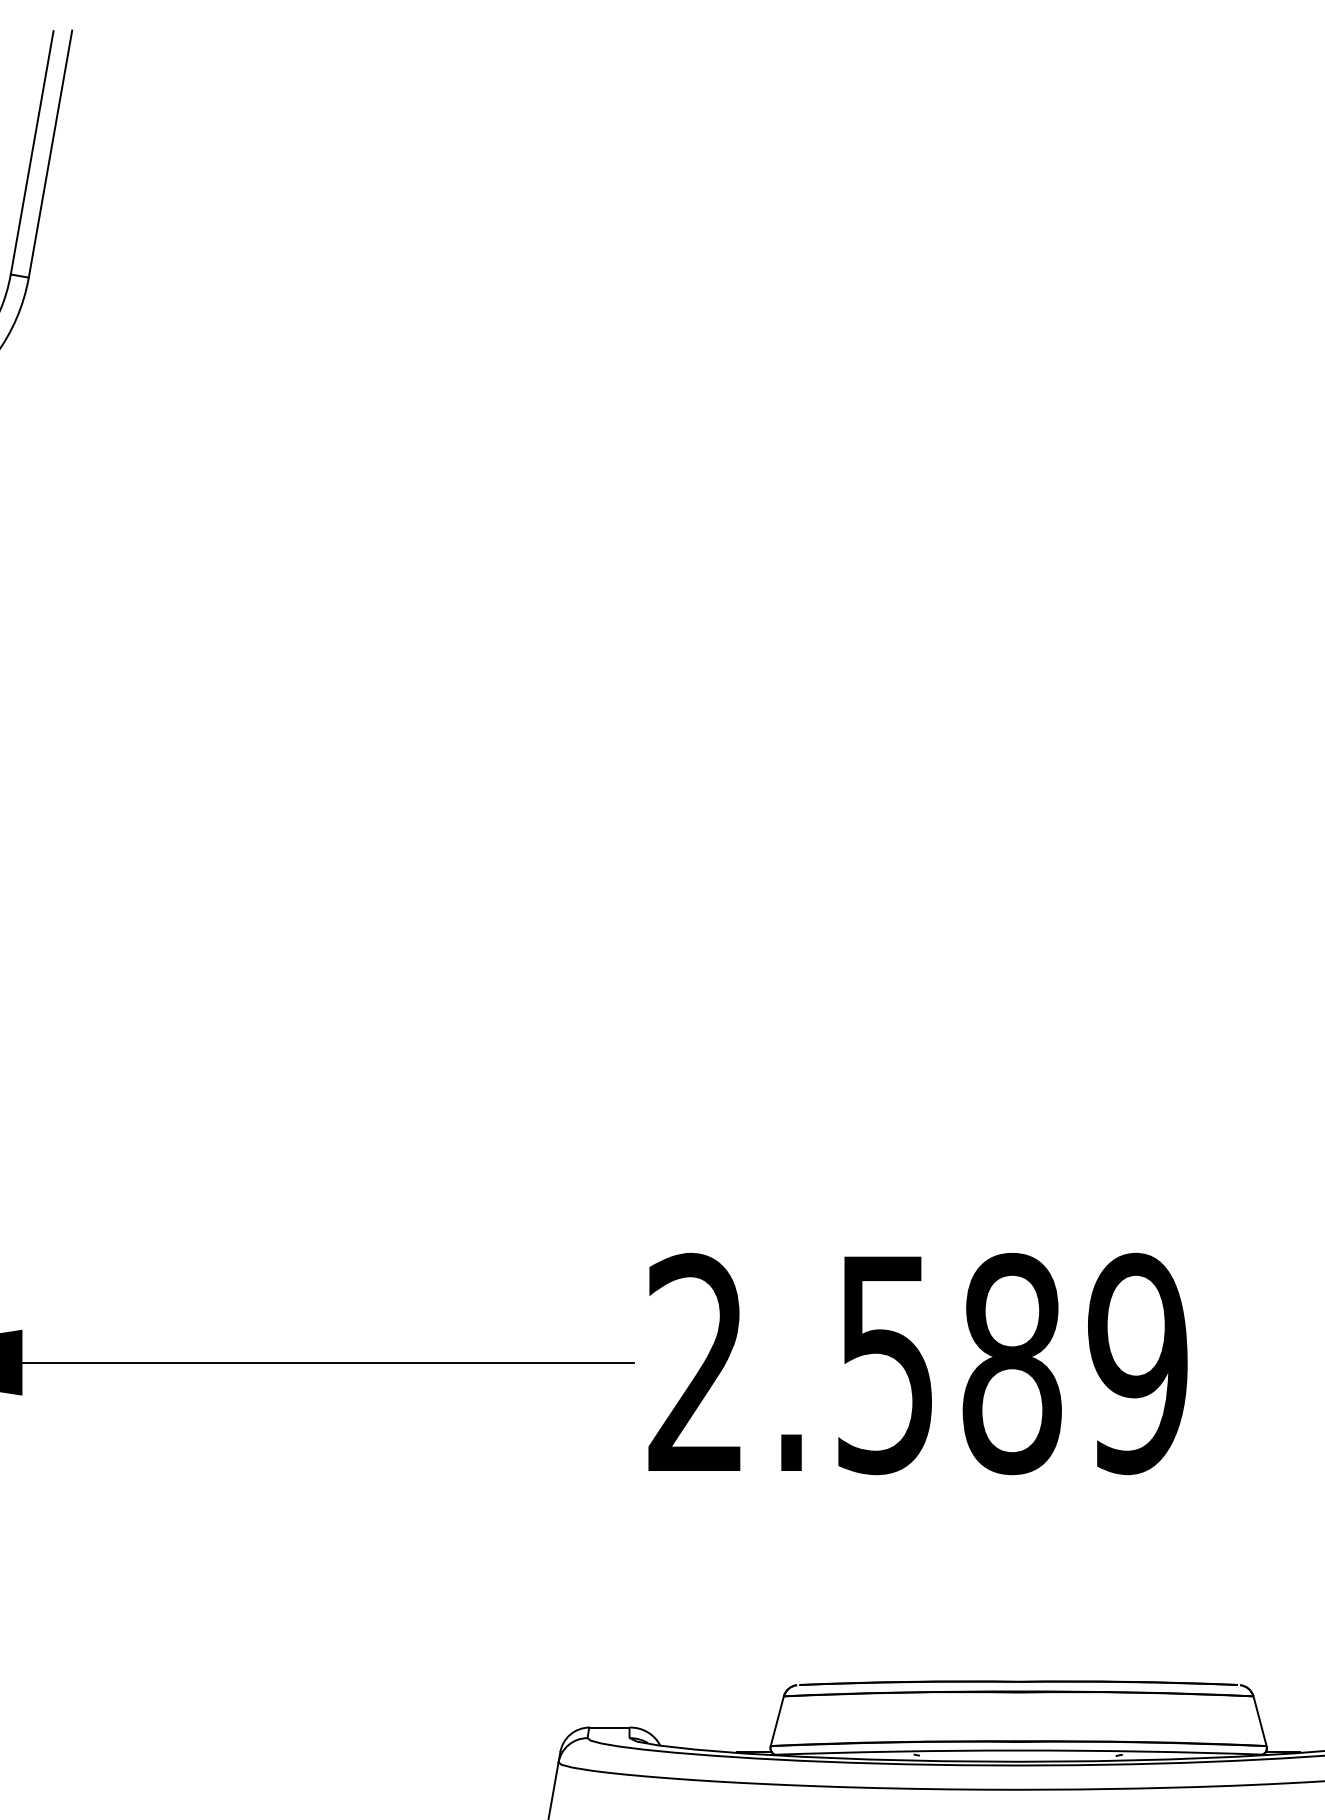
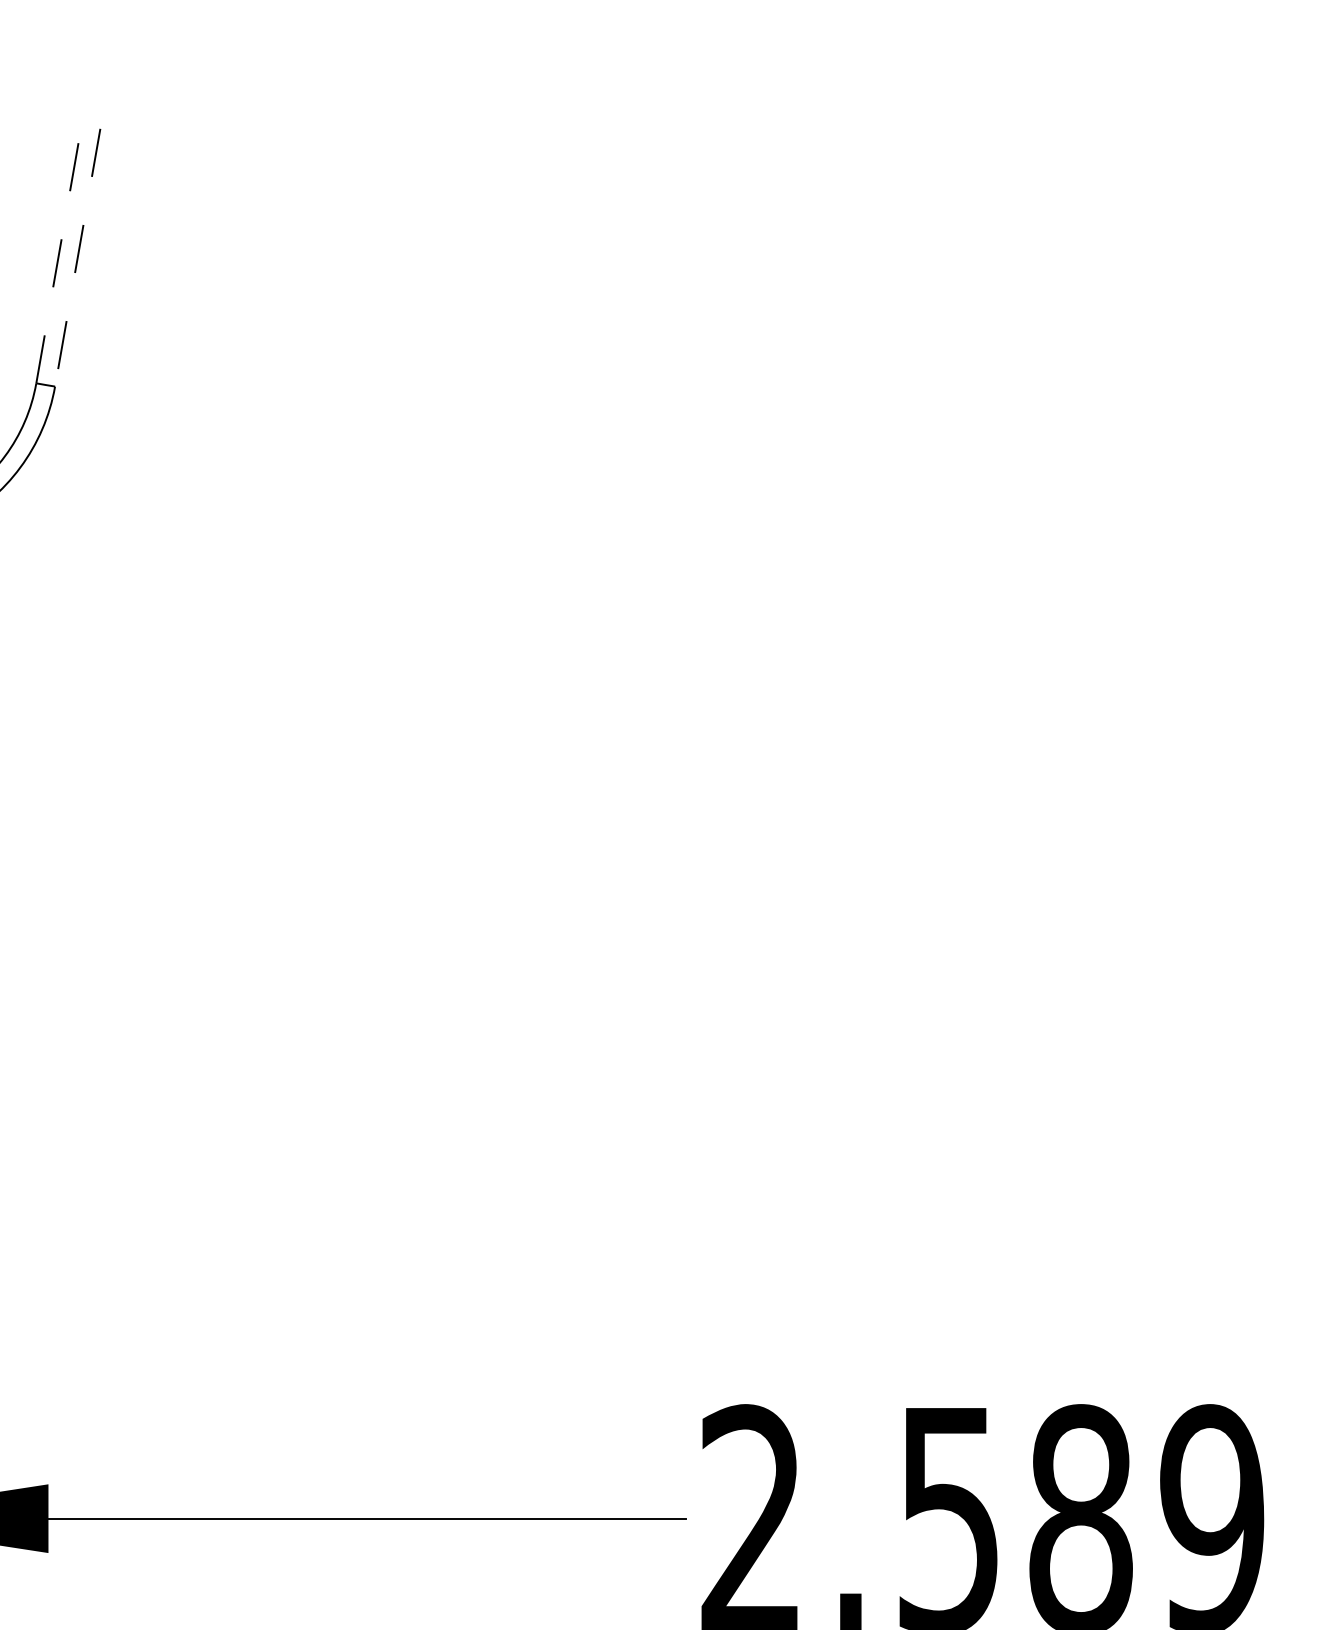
line: (32, 152) -> (58, 256), solid -> dashed
line: (50, 154) -> (77, 258), solid -> dashed

